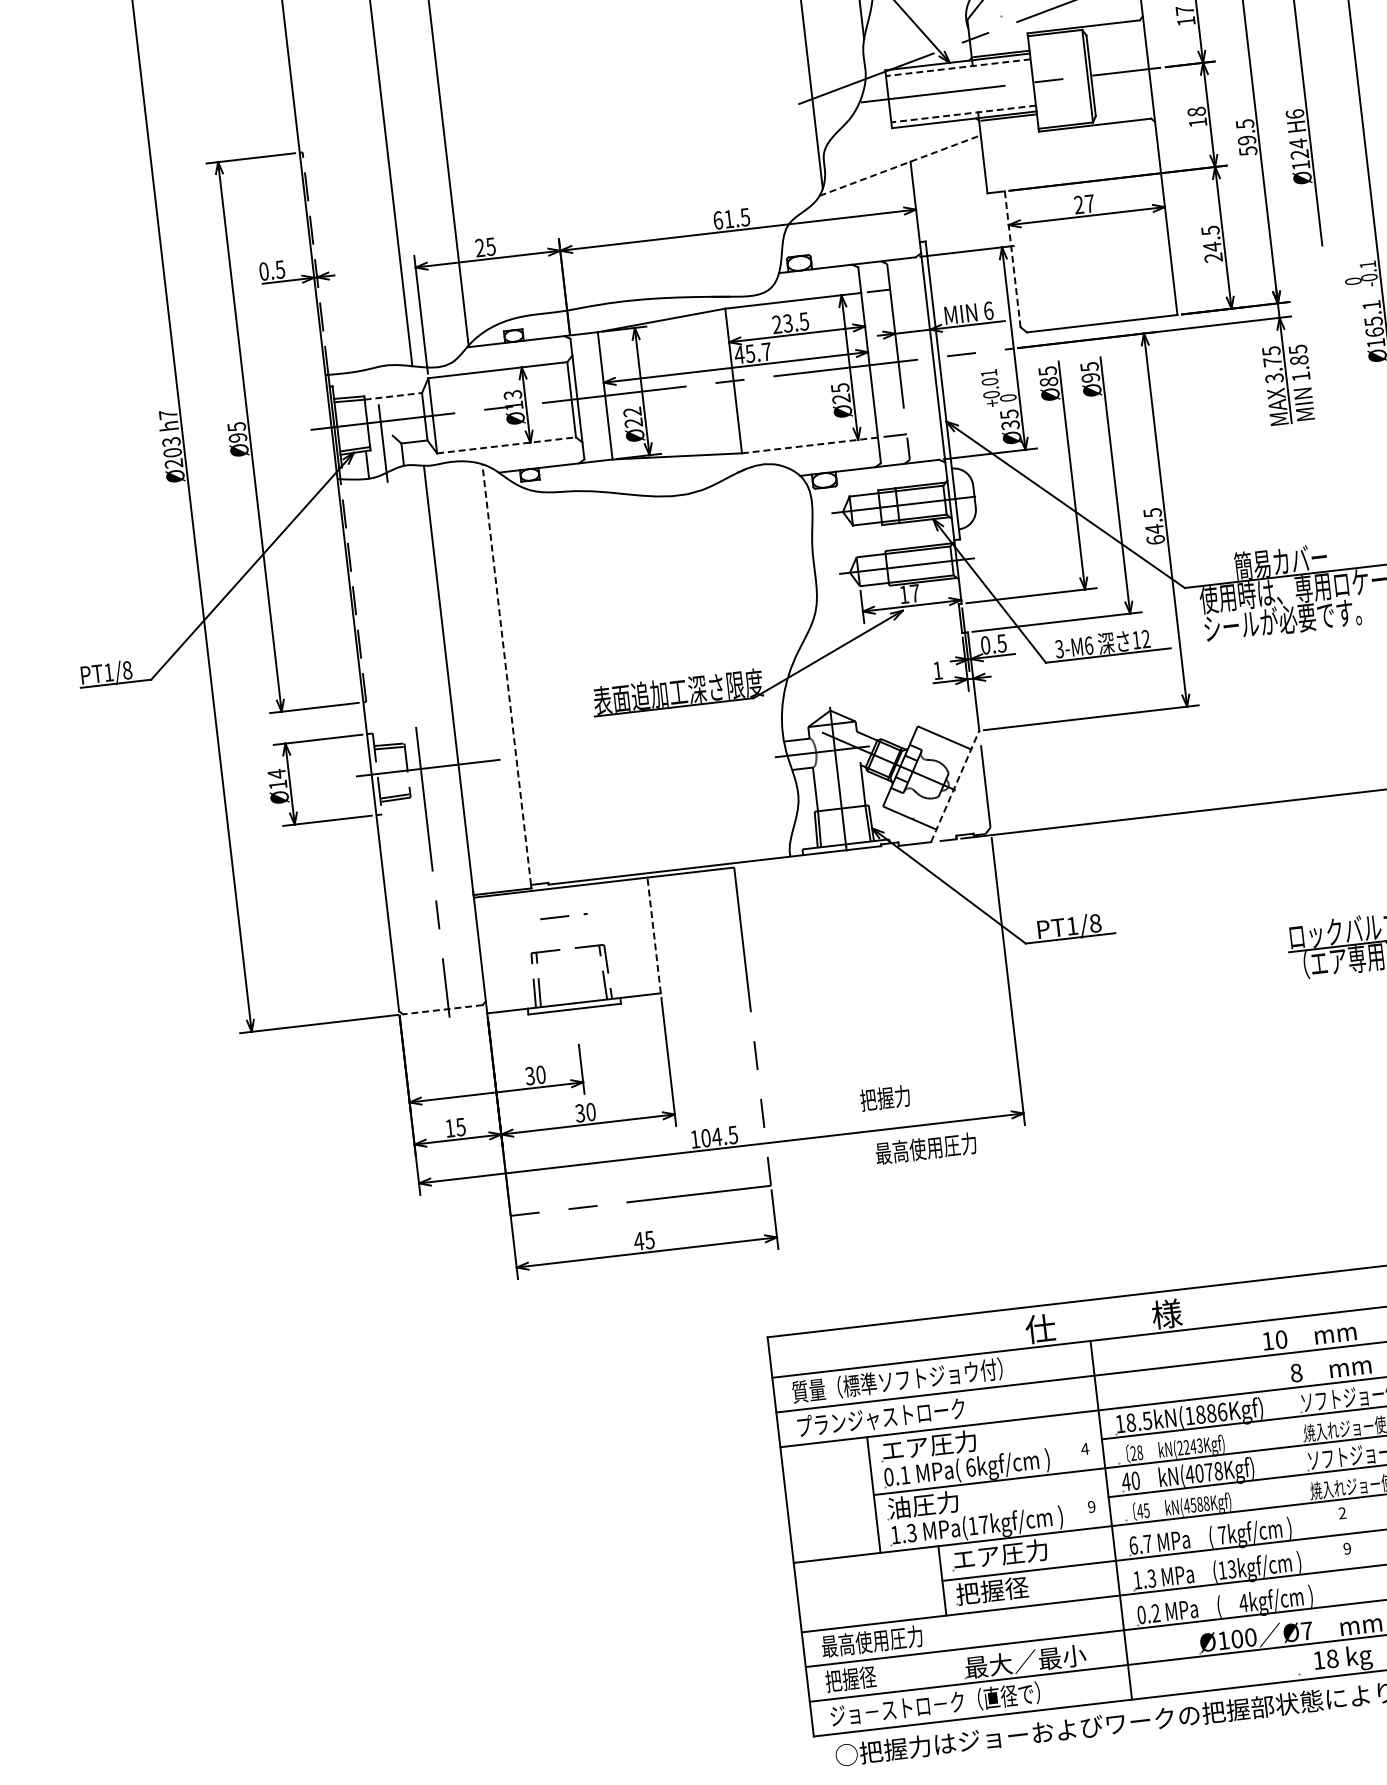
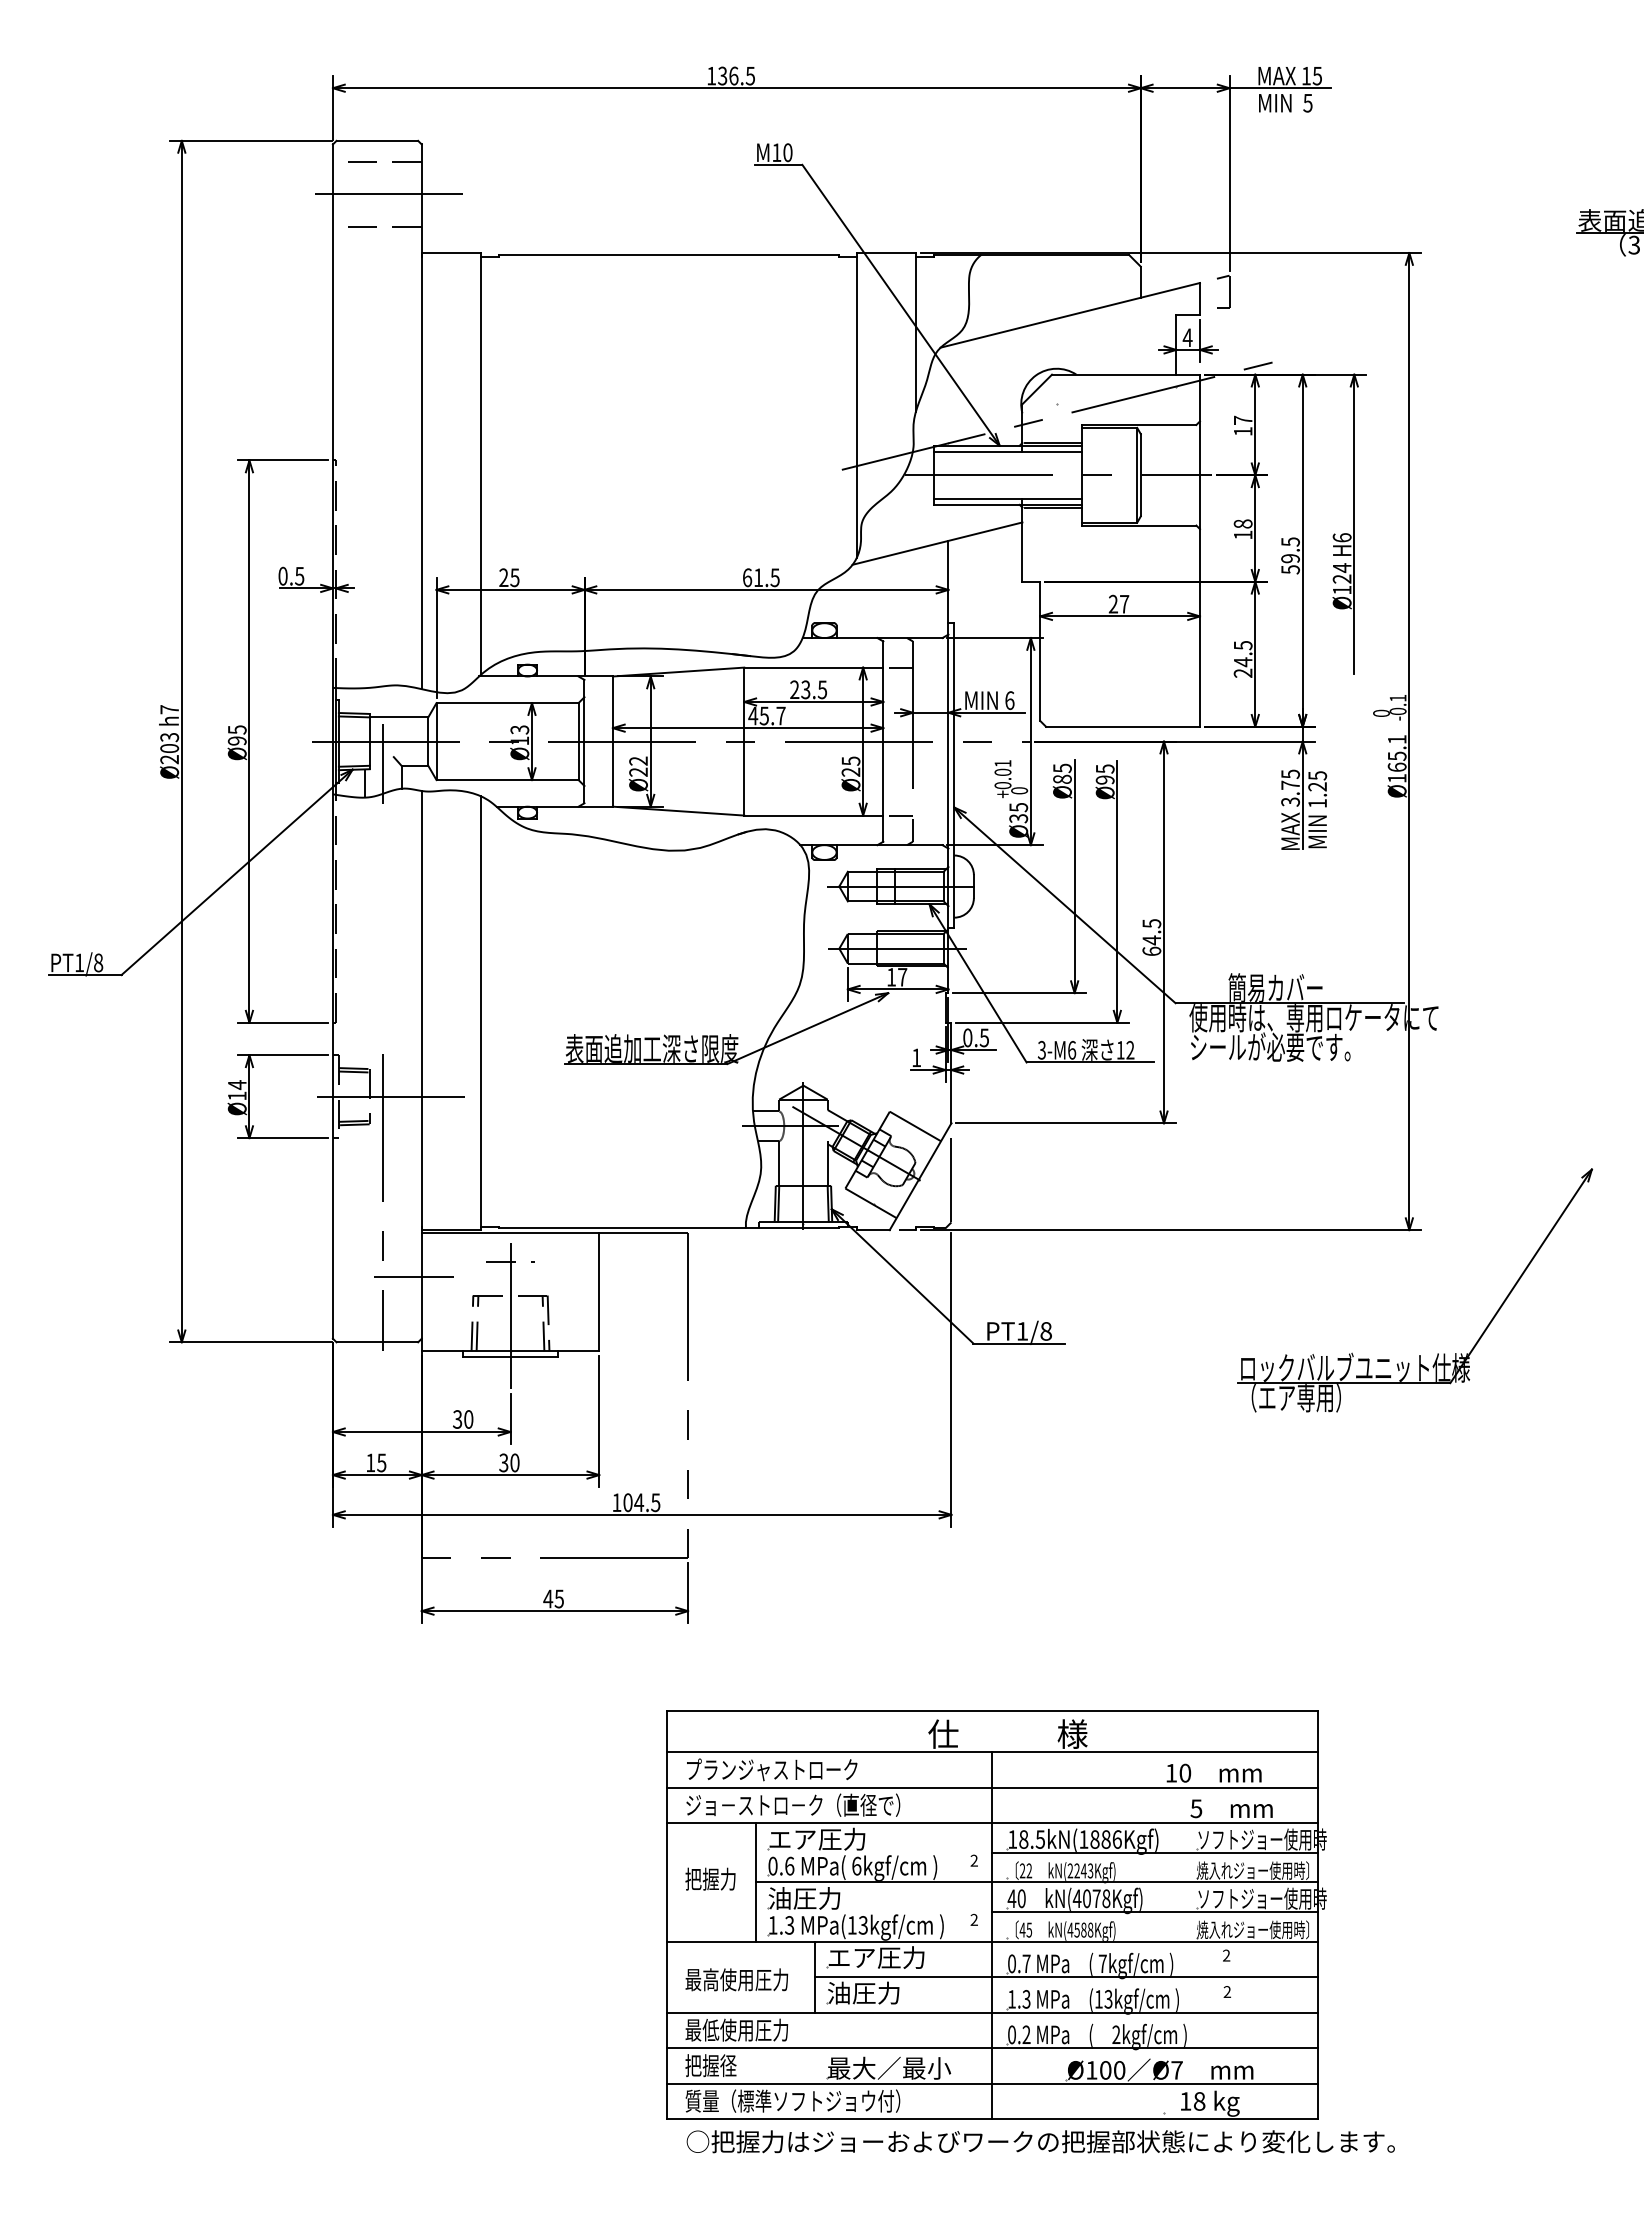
line: (958, 67) -> (1007, 451), dashed -> solid
line: (963, 113) -> (1007, 498), dashed -> solid
line: (901, 165) -> (938, 543), dashed -> solid
line: (1013, 259) -> (1040, 651), dashed -> solid
text: (1299, 360) -> (1317, 786), 1.85 -> 1.25
line: (393, 396) -> (399, 717), dashed -> solid
line: (507, 445) -> (508, 780), dashed -> solid
line: (809, 445) -> (813, 815), dashed -> solid
line: (506, 673) -> (480, 1010), dashed -> solid
line: (955, 786) -> (920, 1176), dashed -> solid
line: (654, 934) -> (599, 1291), dashed -> solid
line: (470, 942) -> (413, 1277), added
line: (570, 968) -> (510, 1315), added
line: (443, 1009) -> (377, 1342), dashed -> solid
text: (885, 1097) -> (710, 1878), moved
text: (925, 1148) -> (736, 1979), moved
text: (1296, 1372) -> (1196, 1808), 8 -> 5
text: (897, 1380) -> (792, 1769), 質量（標準ソフトジョウ付） -> プランジャストローク
text: (901, 1414) -> (793, 1804), プランジャストローク -> ジョ－ストロ－ク（直径で）
text: (1085, 1448) -> (974, 1860), 4 -> 2
text: (1140, 1452) -> (1029, 1870), 28 -> 22
text: (904, 1474) -> (789, 1865), 0.1 -> 0.6
text: (1090, 1506) -> (973, 1919), 9 -> 2
text: (983, 1524) -> (862, 1925), MPa(17kgf/cm -> MPa(13kgf/cm
text: (1134, 1545) -> (1012, 1963), 6.7 -> 0.7
text: (1347, 1549) -> (1227, 1992), 9 -> 2
text: (991, 1590) -> (863, 1992), 把握径 -> 油圧力
text: (1243, 1602) -> (1116, 2034), 4kgf/cm -> 2kgf/cm
text: (846, 1643) -> (710, 2029), 最高使用圧力 -> 最低使用圧力
text: (931, 1704) -> (789, 2100), ジョ－ストロ－ク（直径で） -> 質量（標準ソフトジョウ付）

